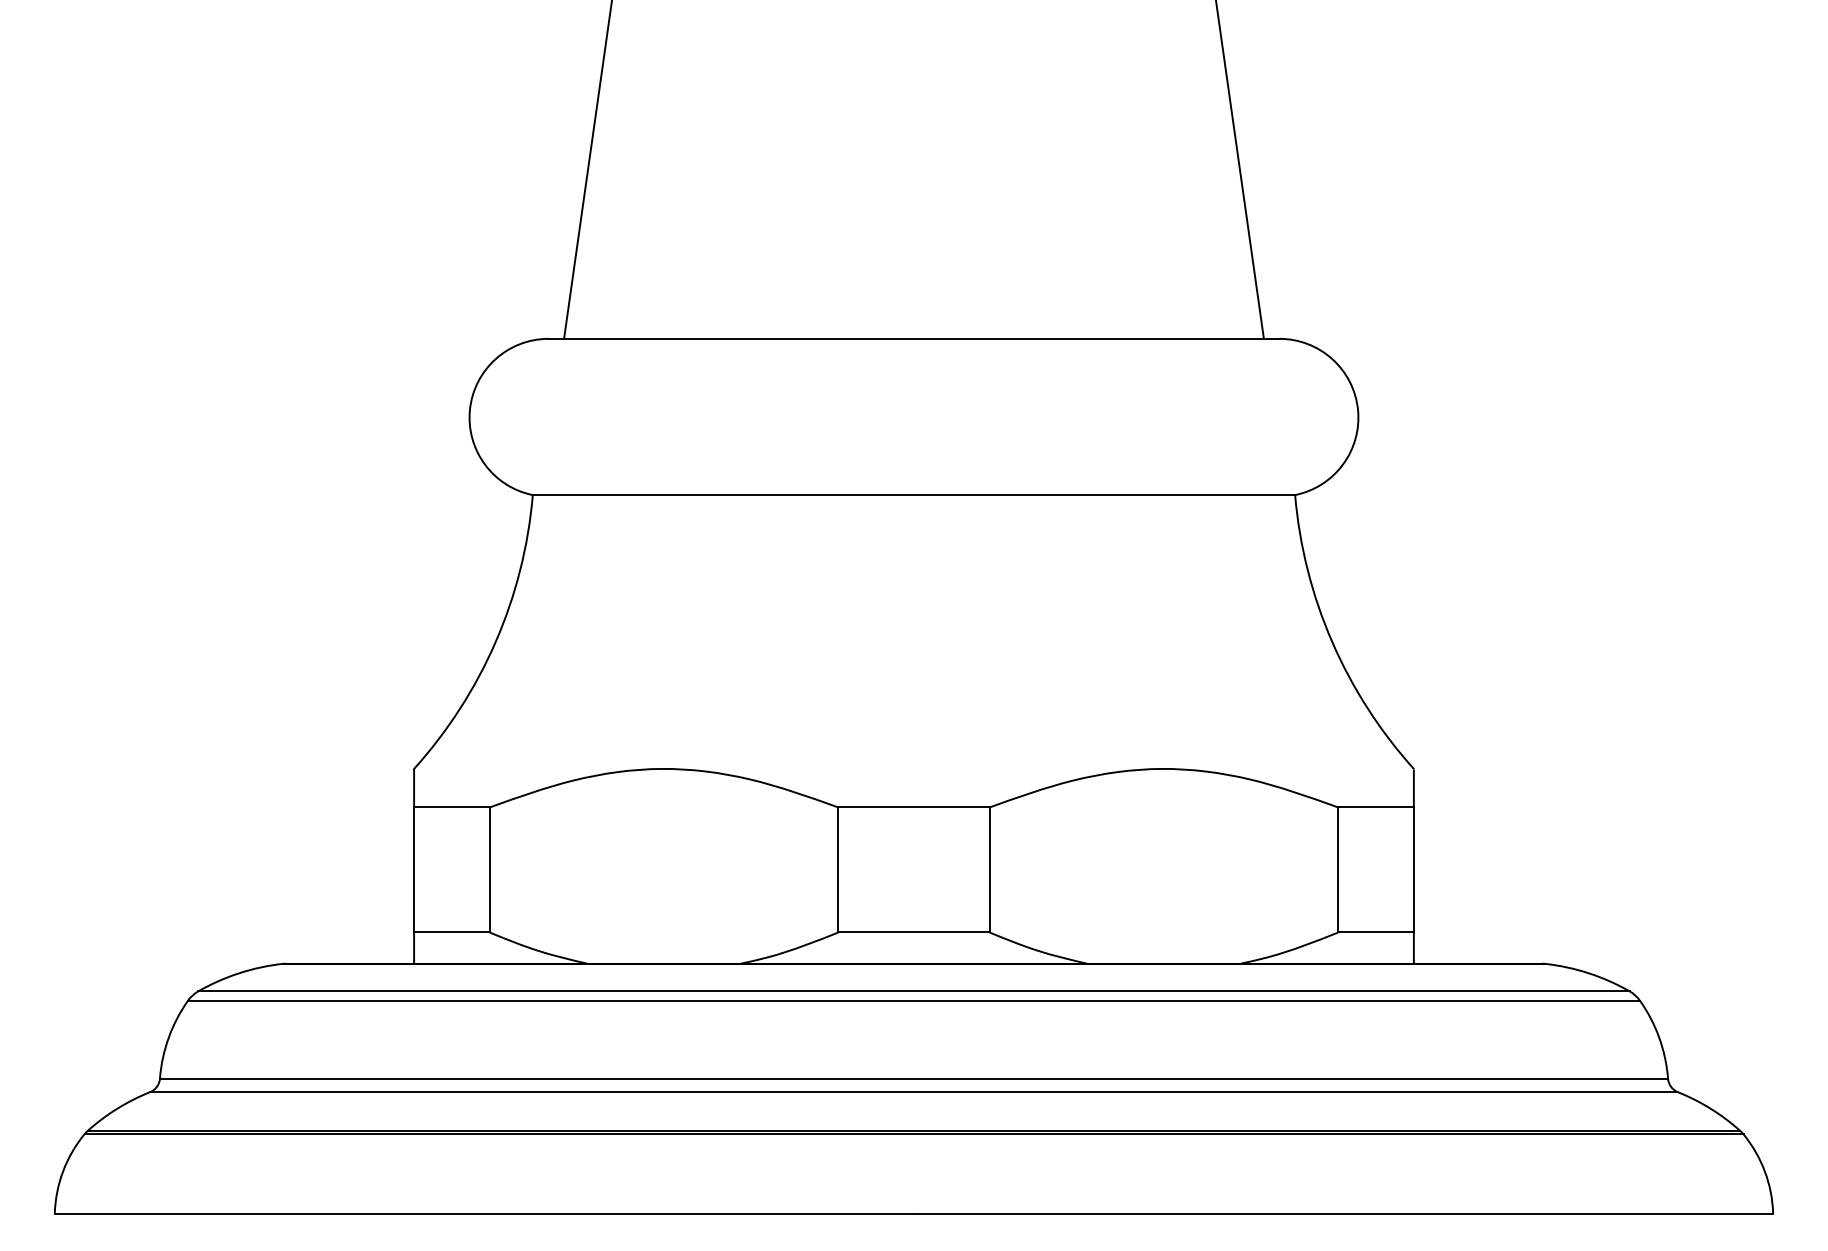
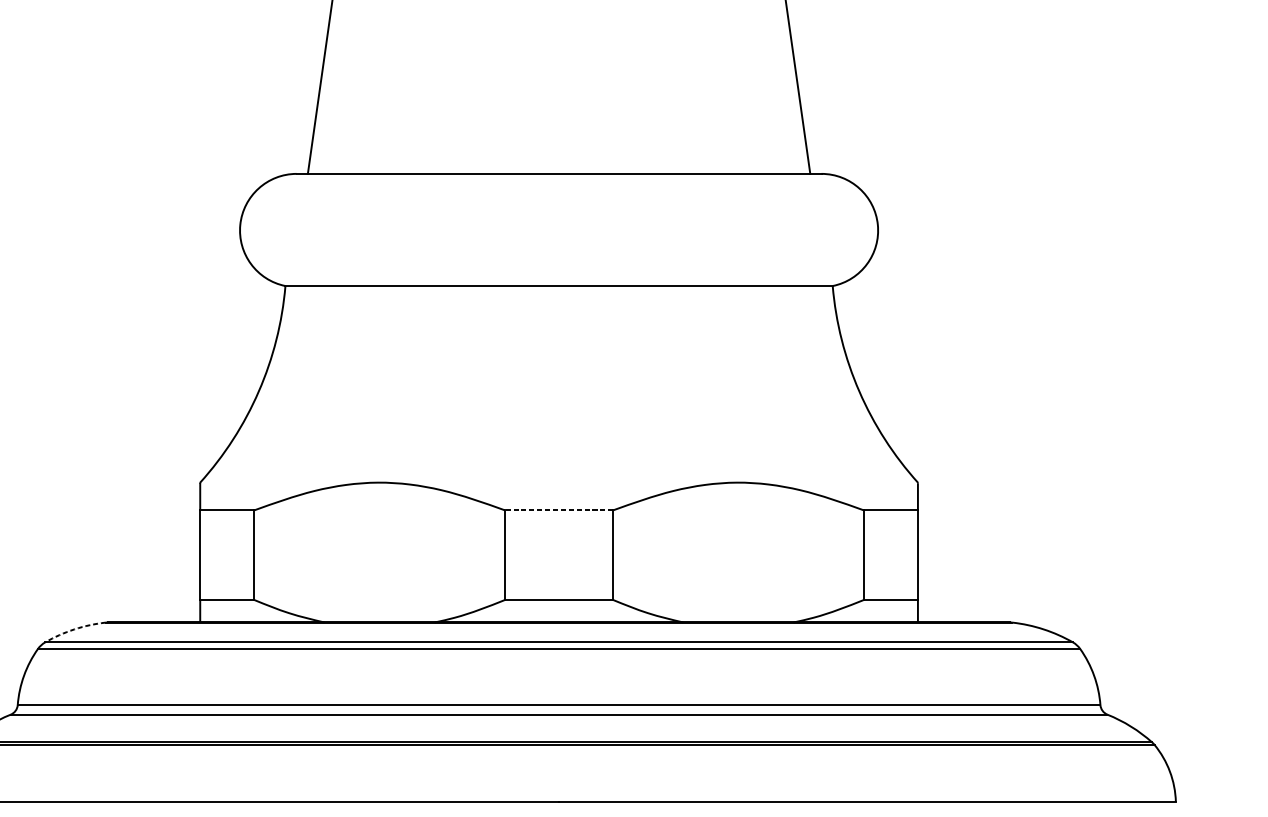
line: (913, 807) -> (558, 510), solid -> dashed
arc: (238, 973) -> (74, 629), solid -> dashed

